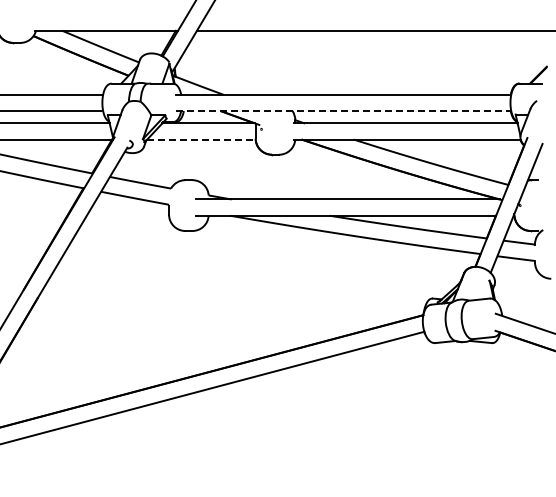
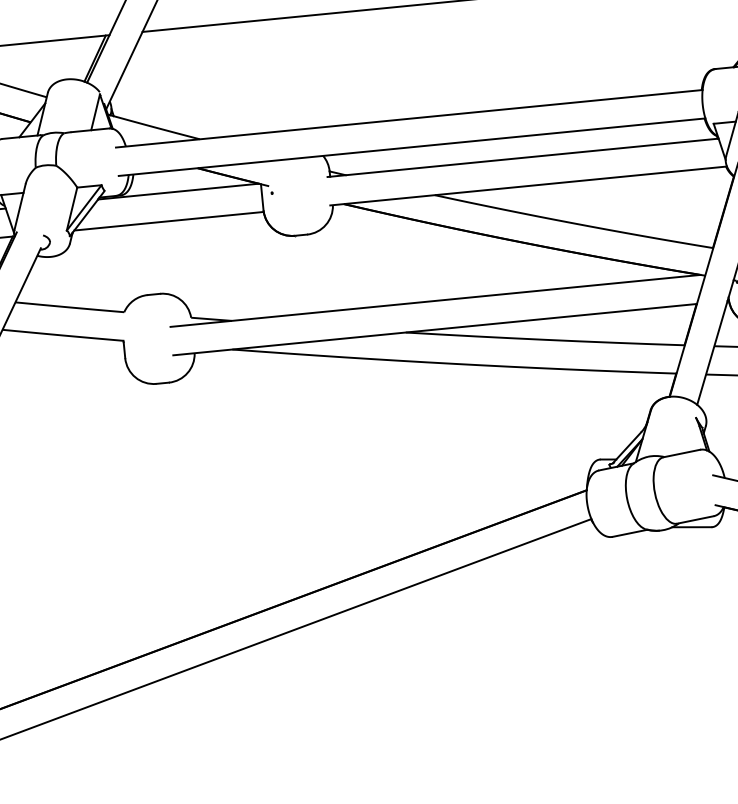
line: (343, 111) -> (412, 147), dashed -> solid
line: (202, 139) -> (170, 221), dashed -> solid

